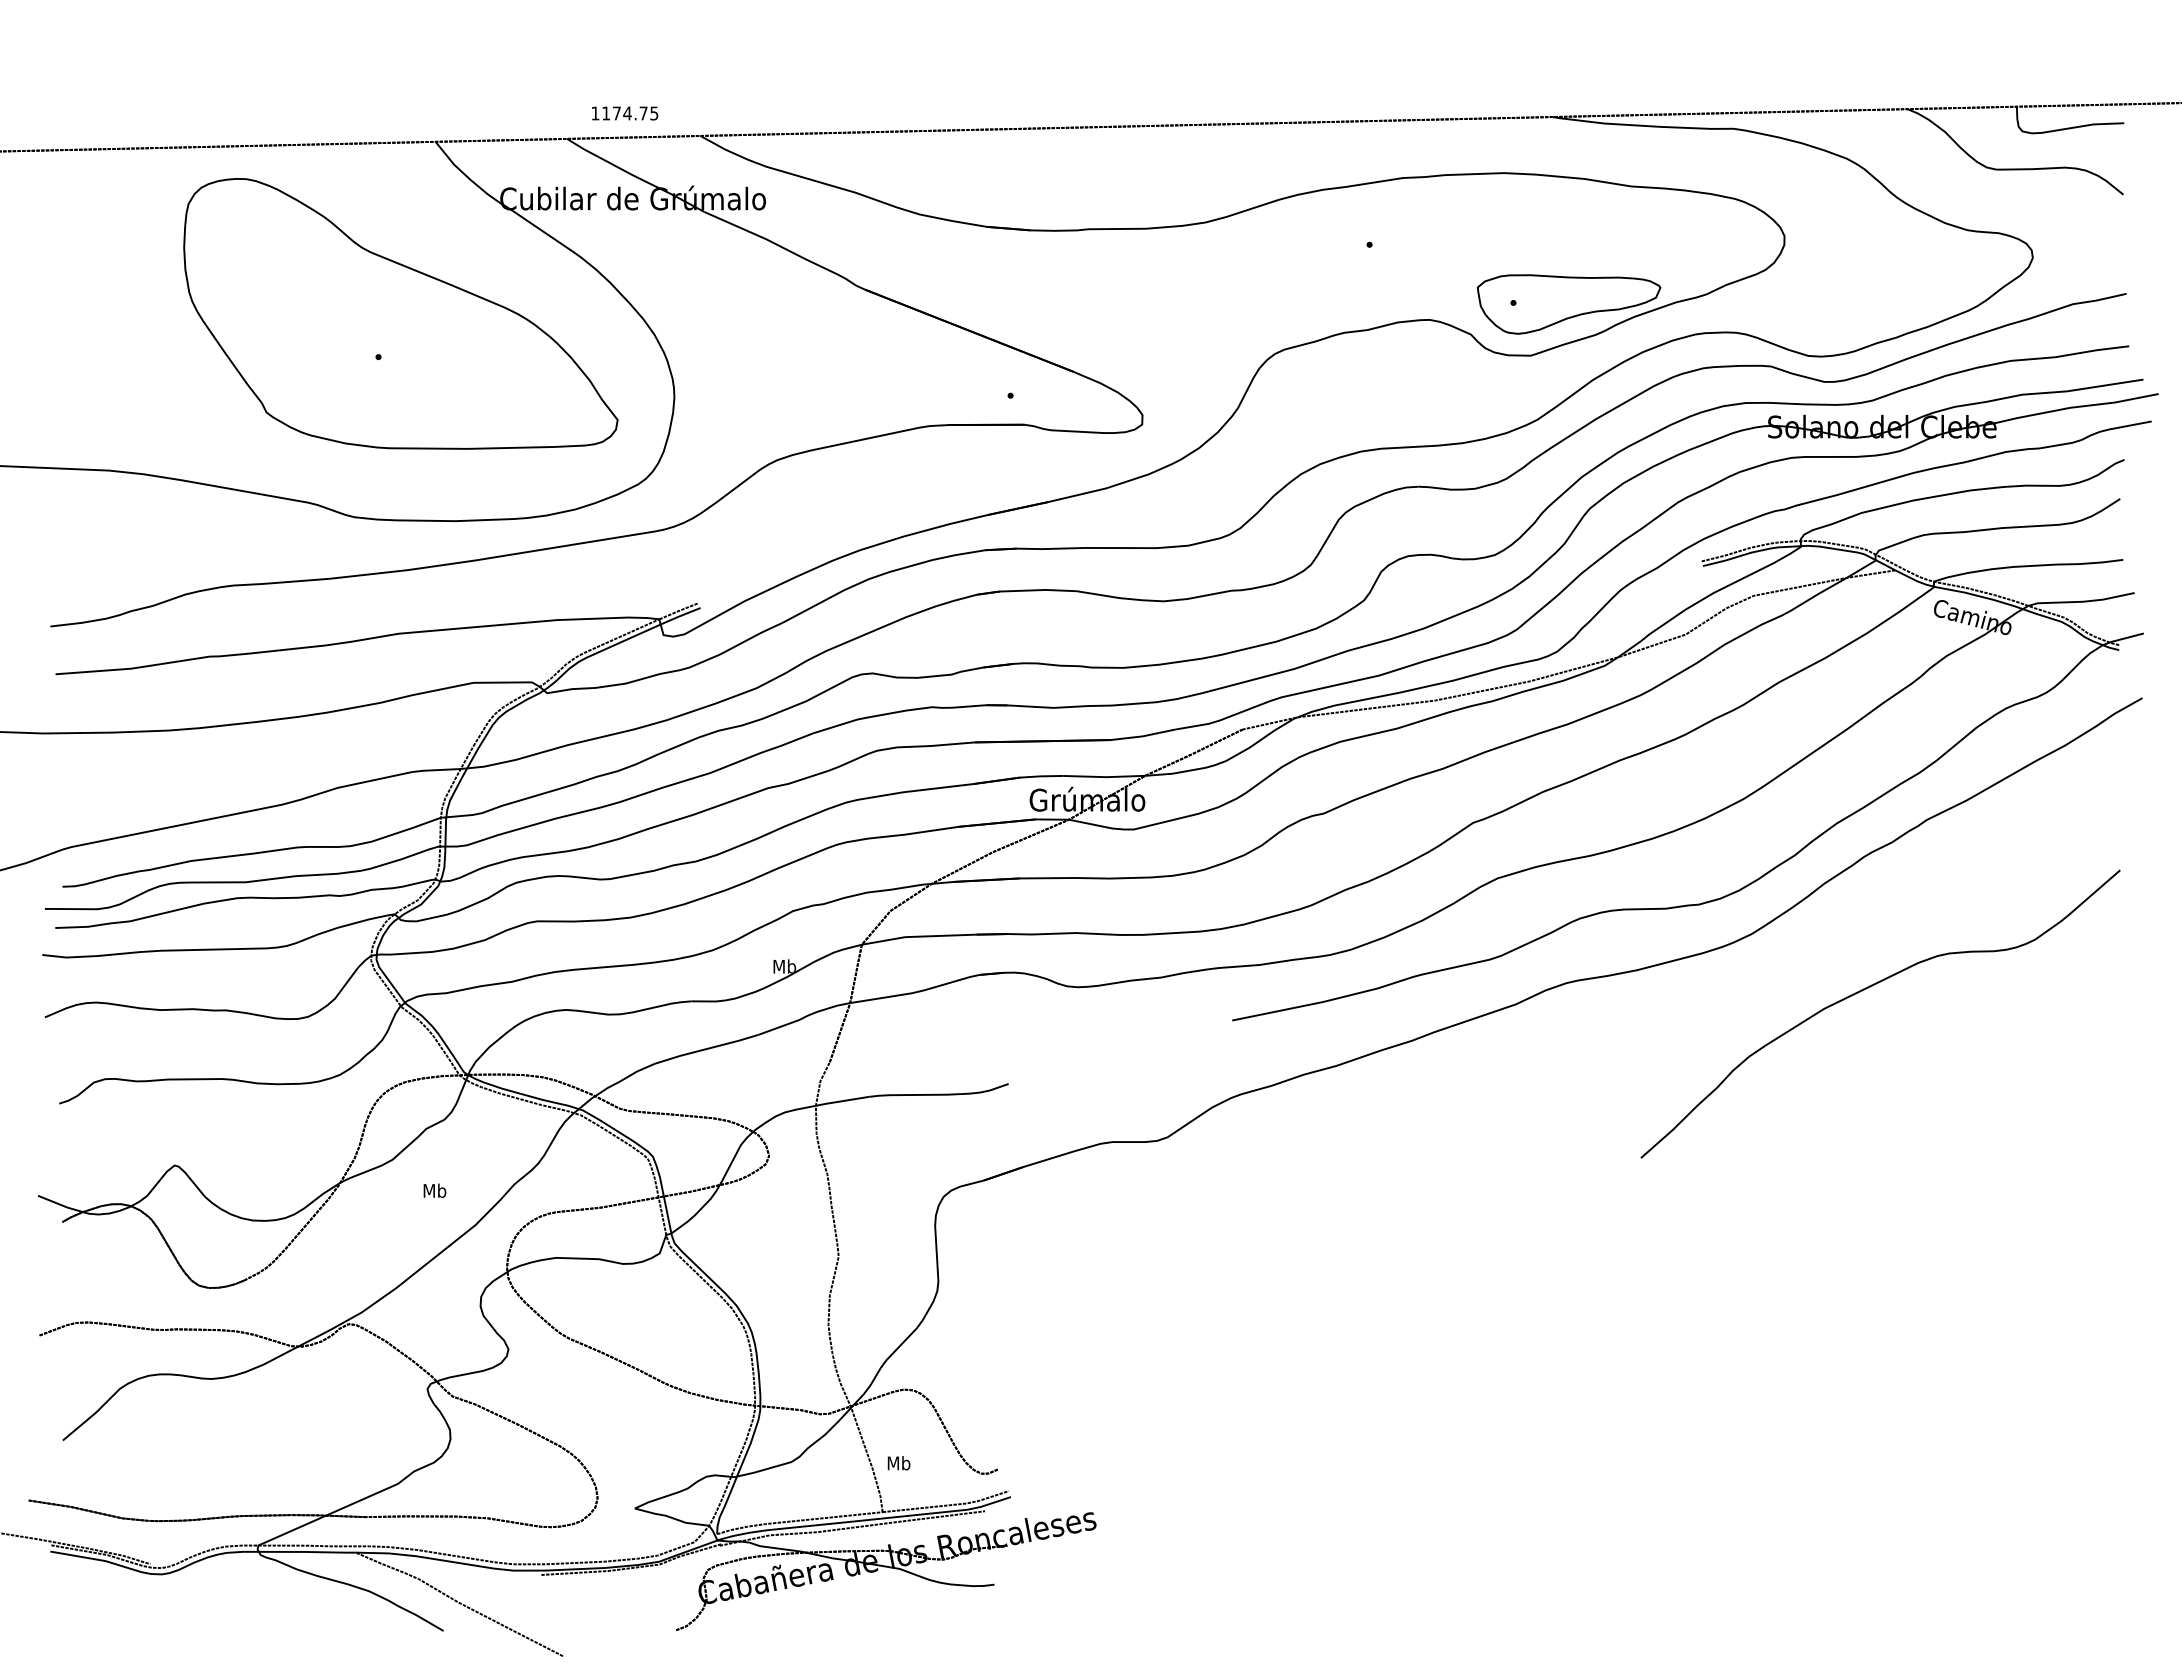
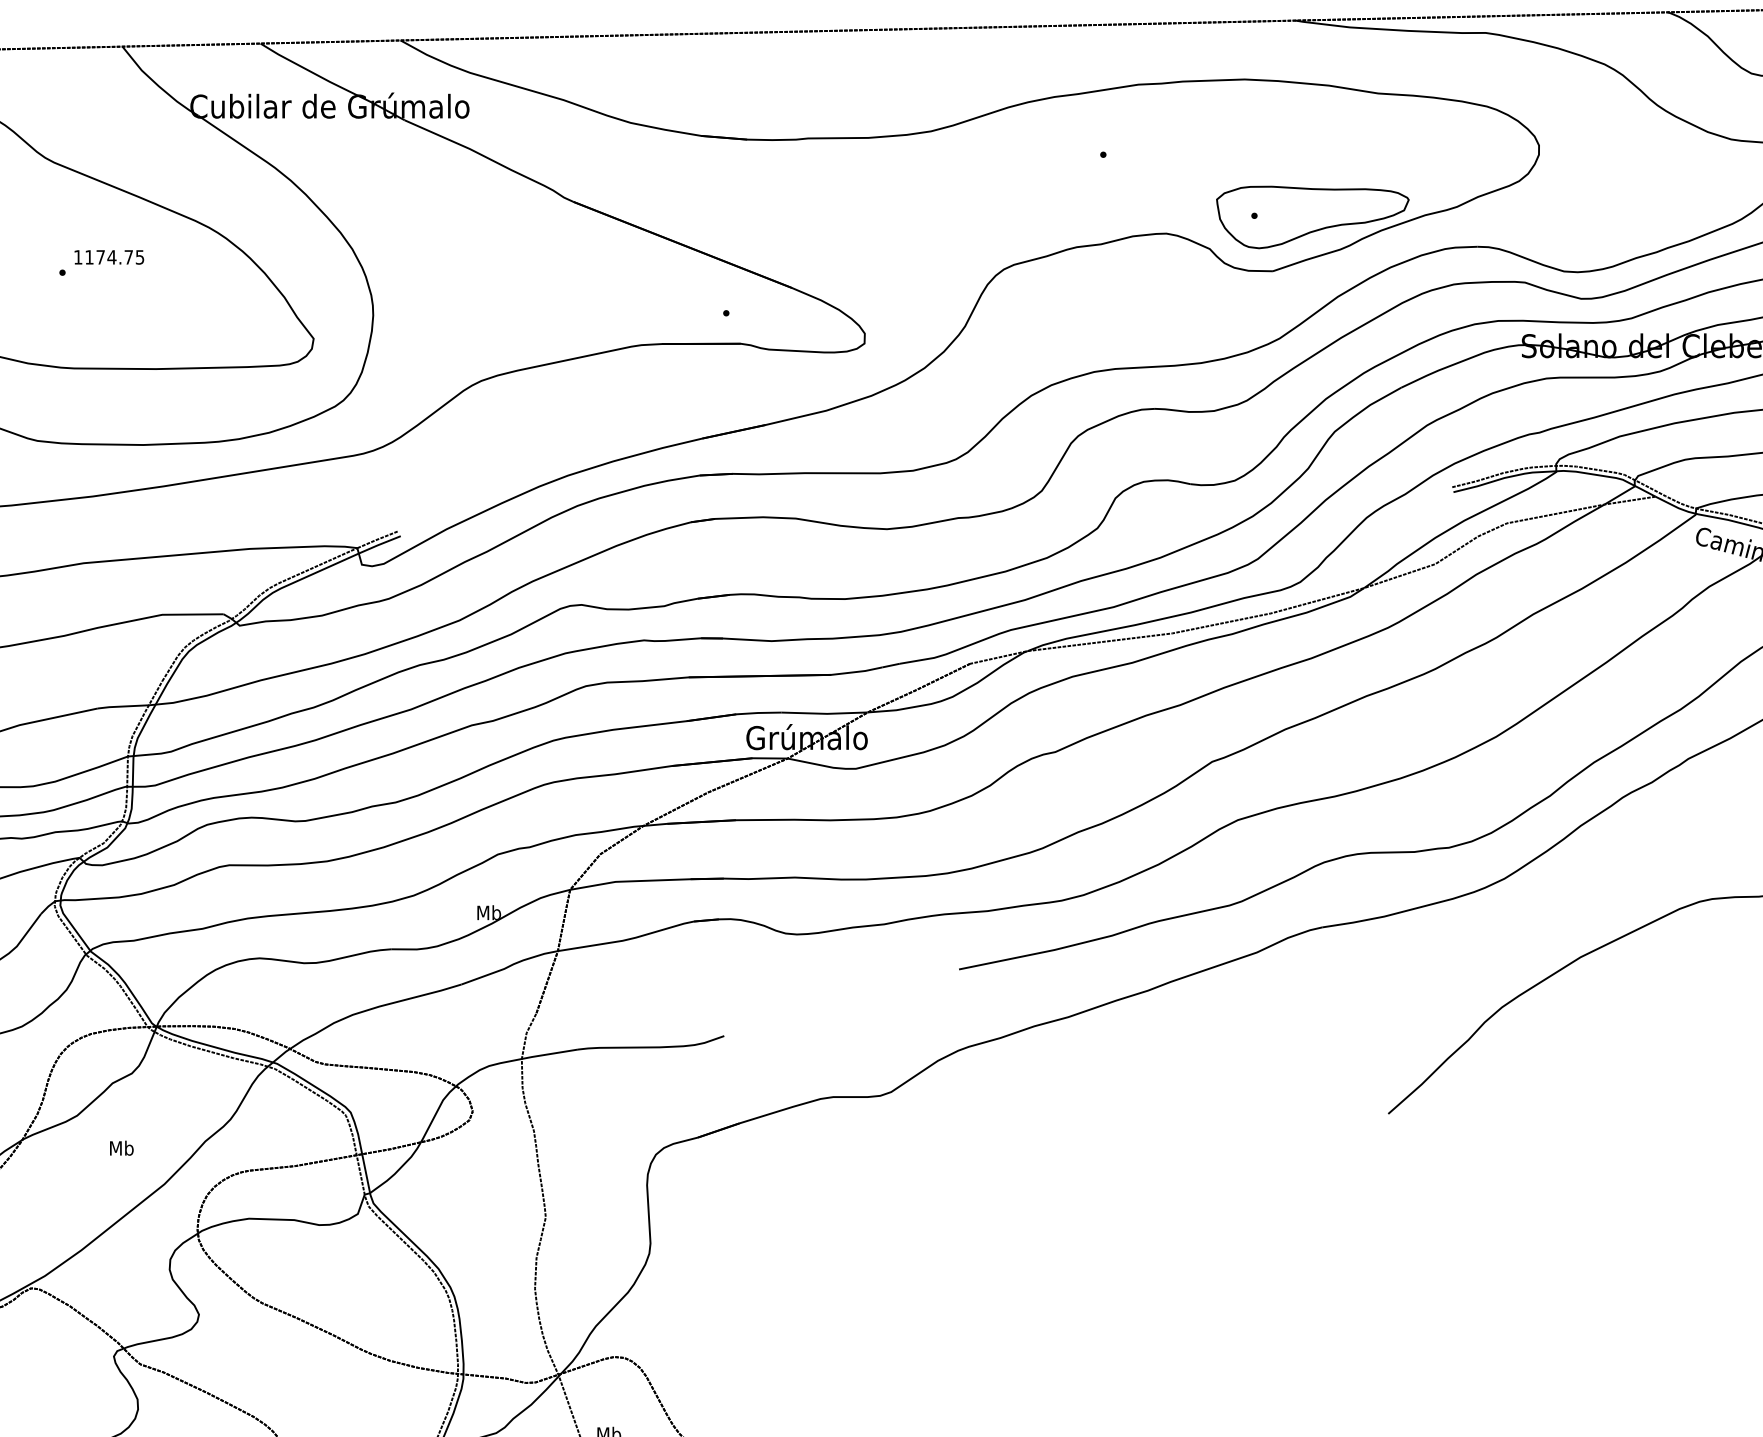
text: (625, 113) -> (109, 257), moved

